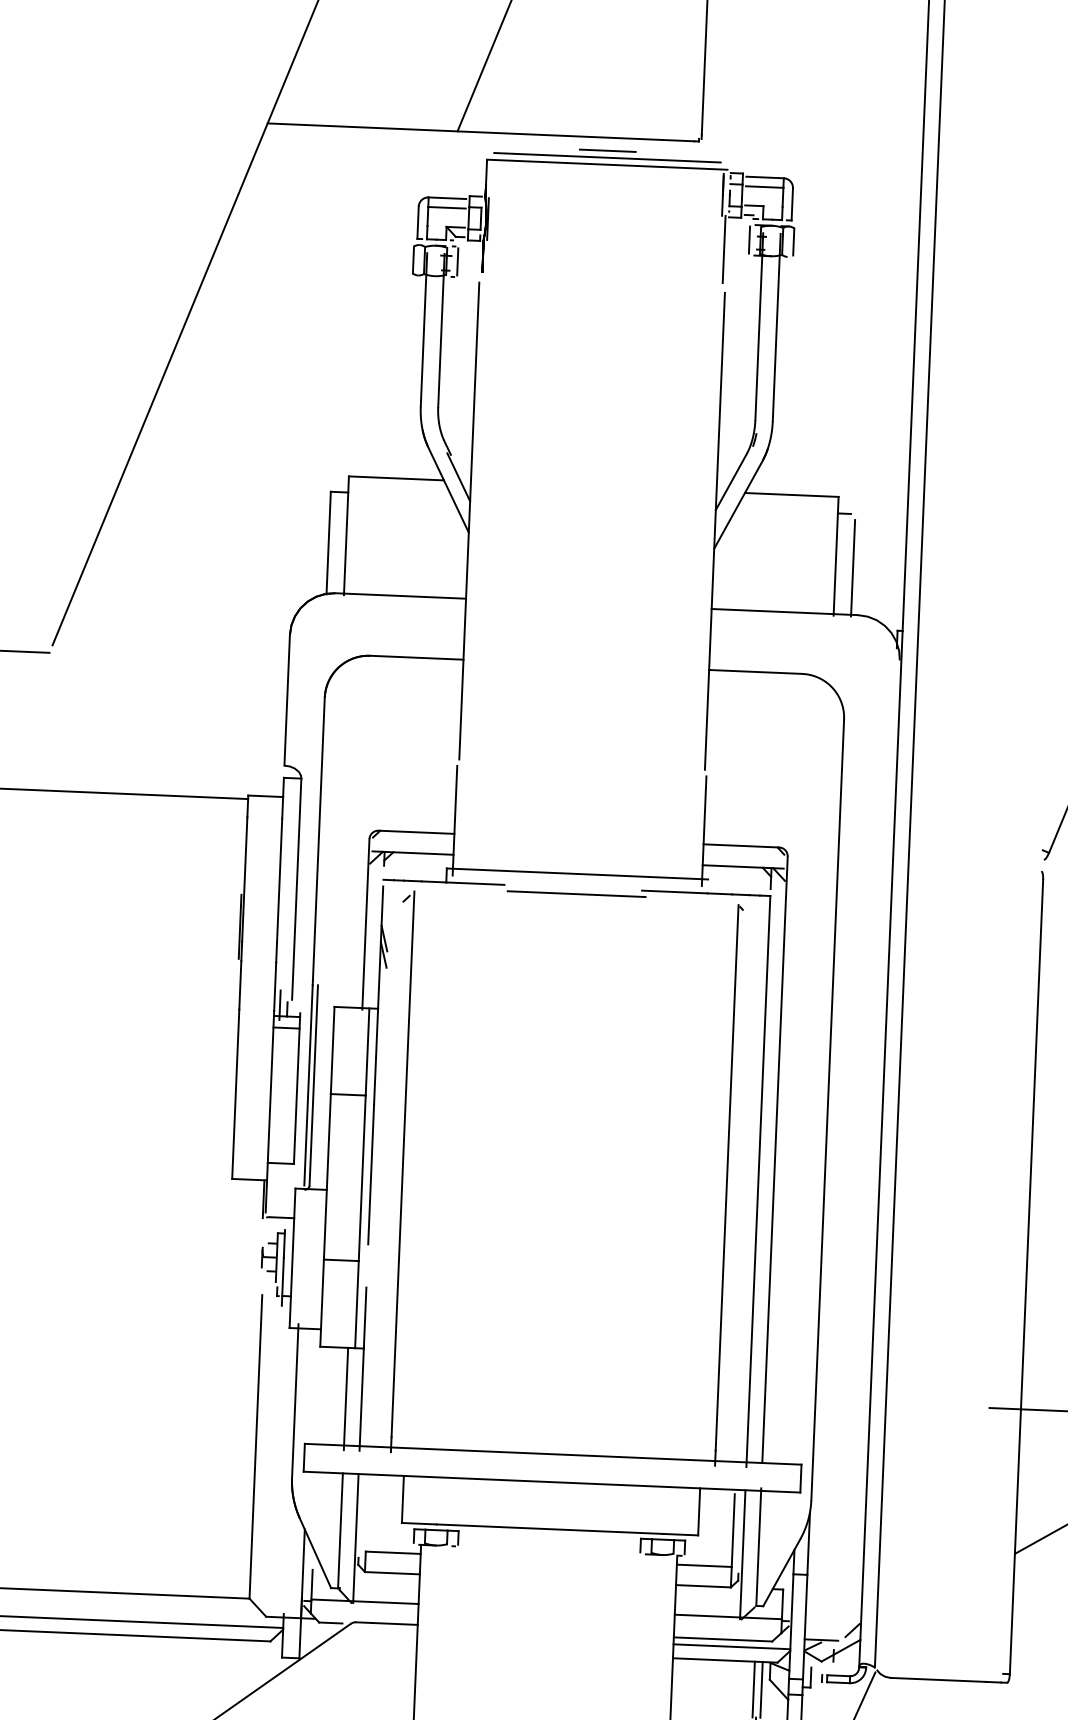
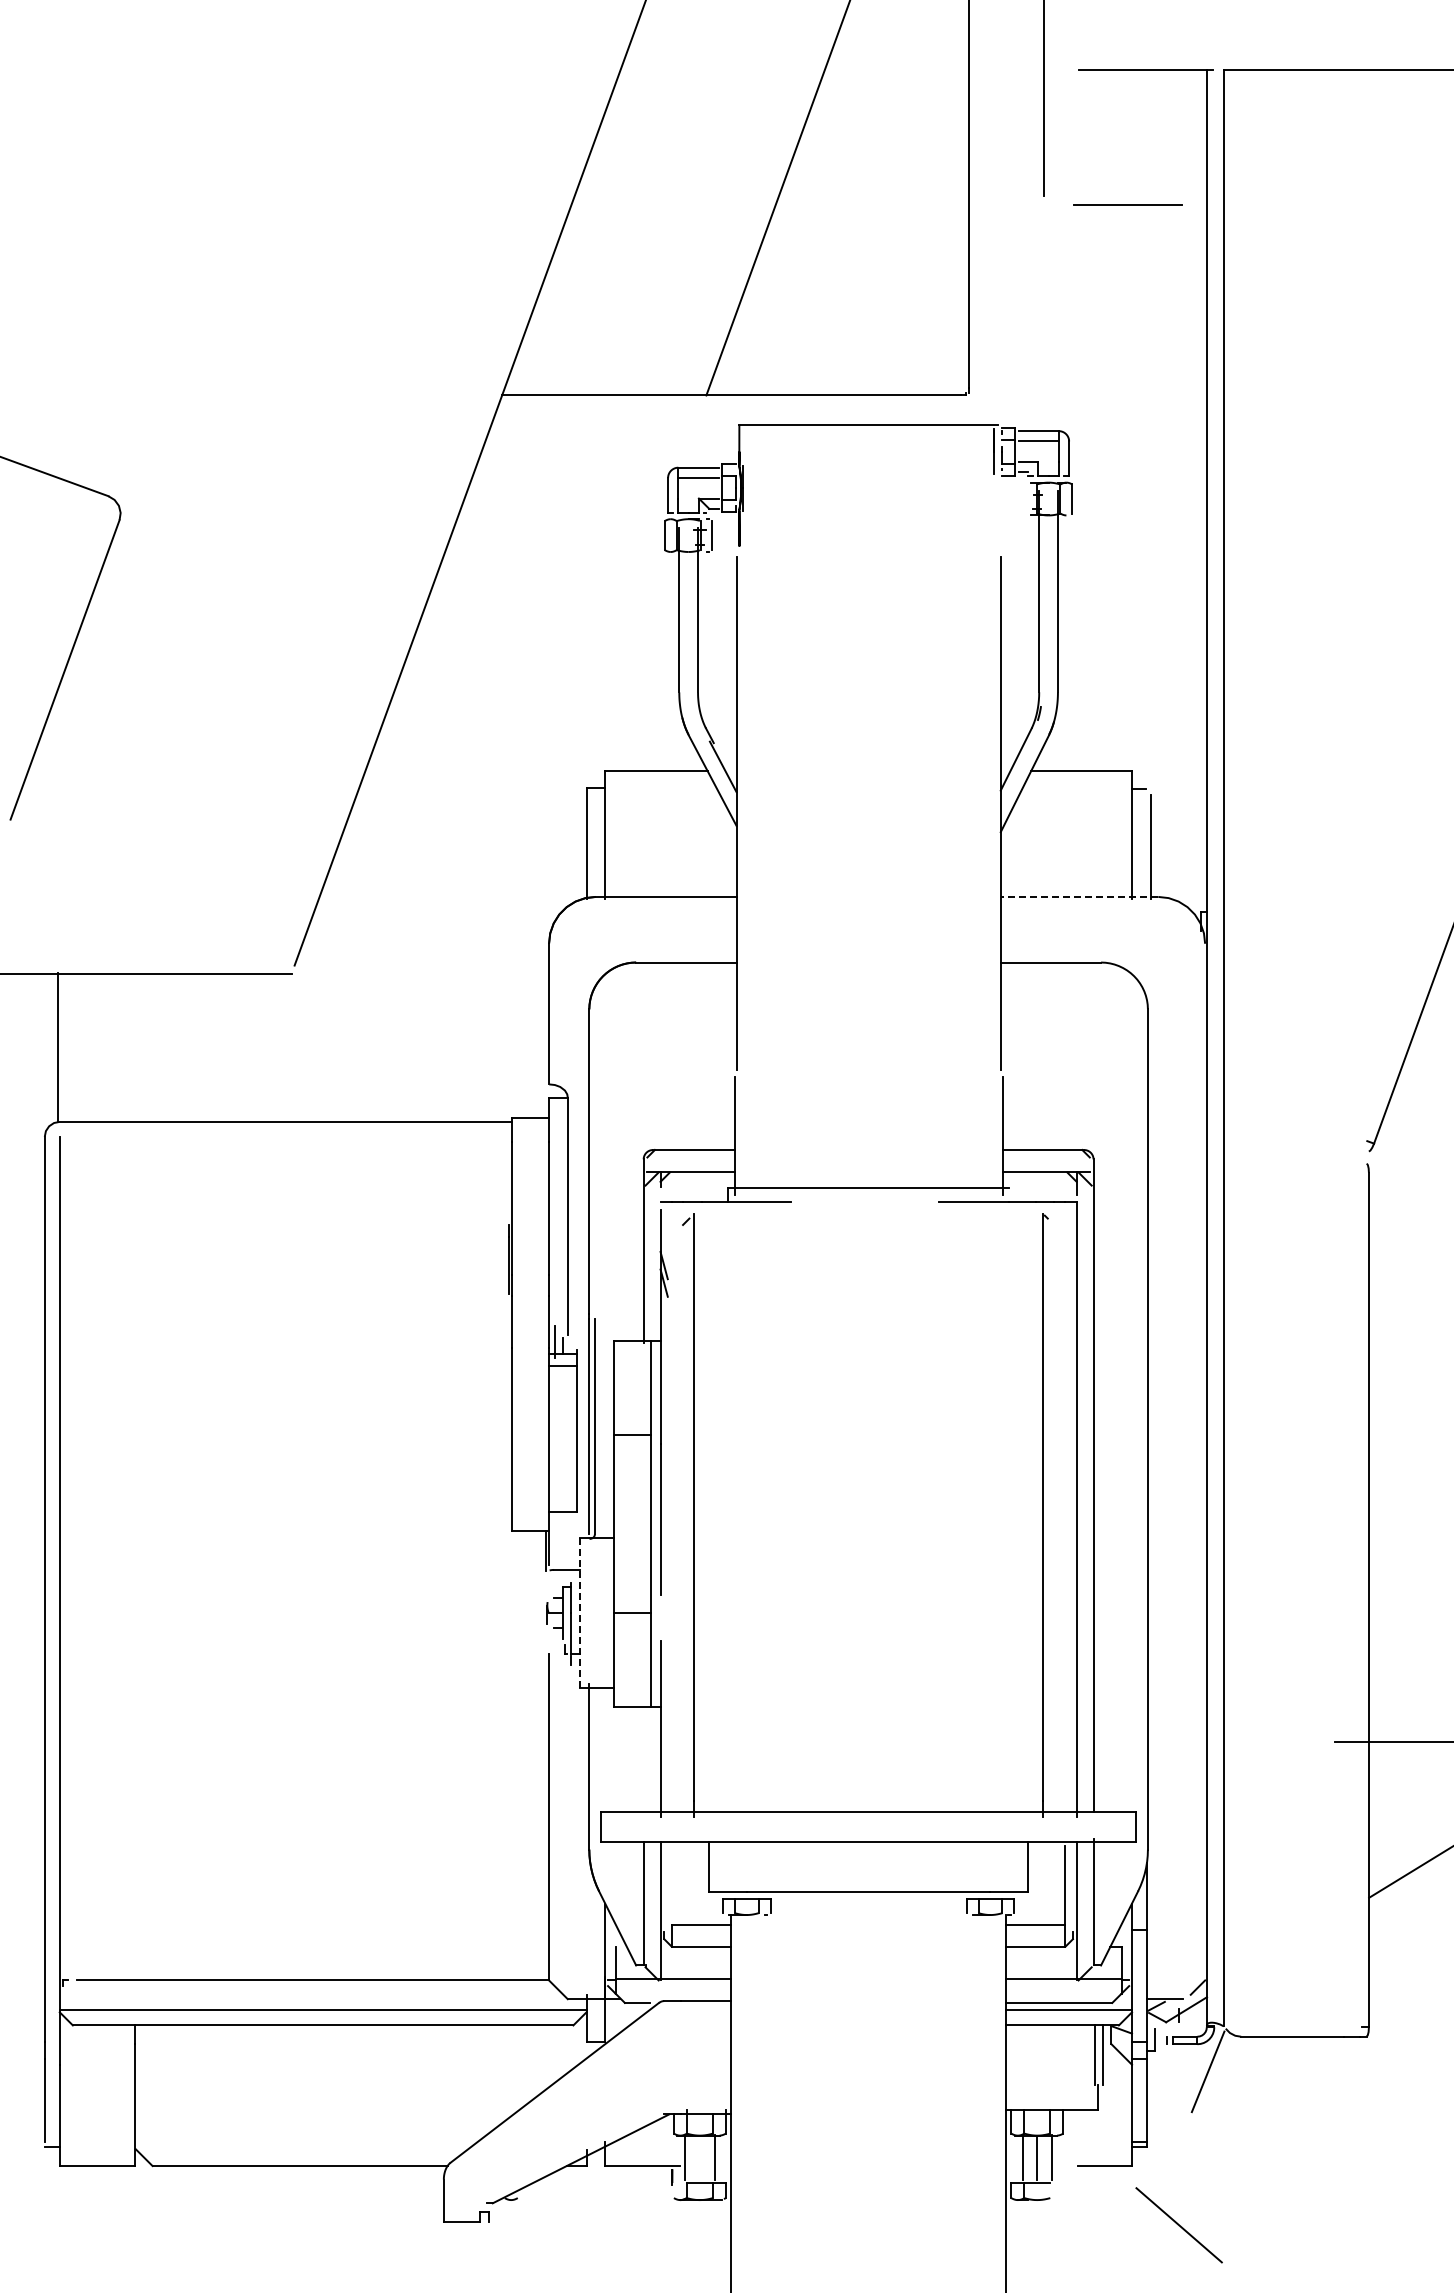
line: (607, 150) -> (868, 409), removed
line: (607, 158) -> (868, 417), removed
line: (749, 239) -> (1024, 498), removed
line: (723, 249) -> (997, 510), removed
line: (784, 611) -> (1079, 896), solid -> dashed
line: (576, 894) -> (868, 1209), removed
line: (292, 1258) -> (579, 1613), solid -> dashed
line: (345, 1398) -> (643, 1761), removed

